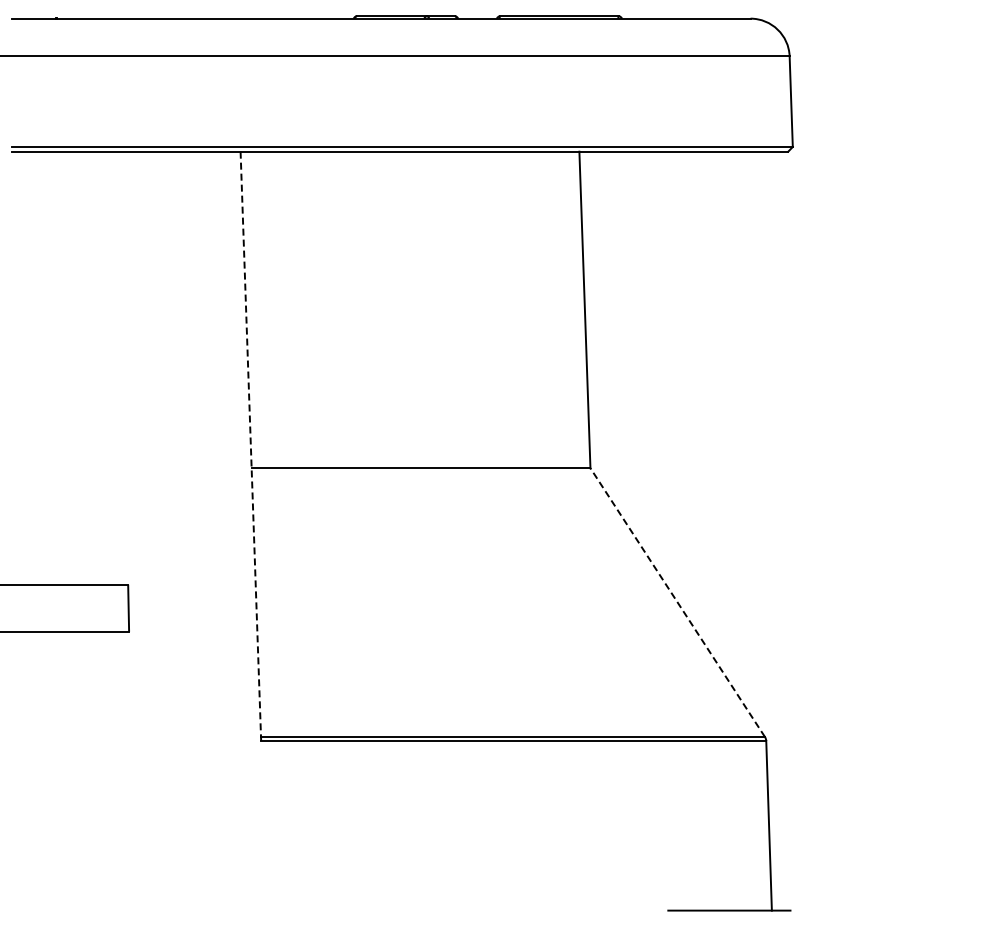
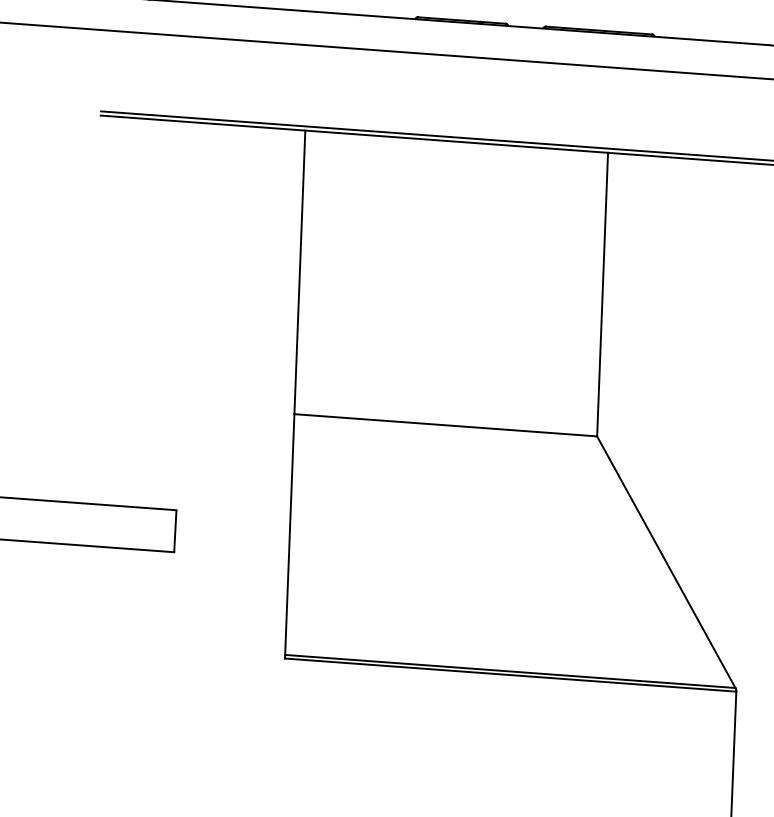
line: (250, 446) -> (294, 394), dashed -> solid
line: (677, 602) -> (666, 562), dashed -> solid

